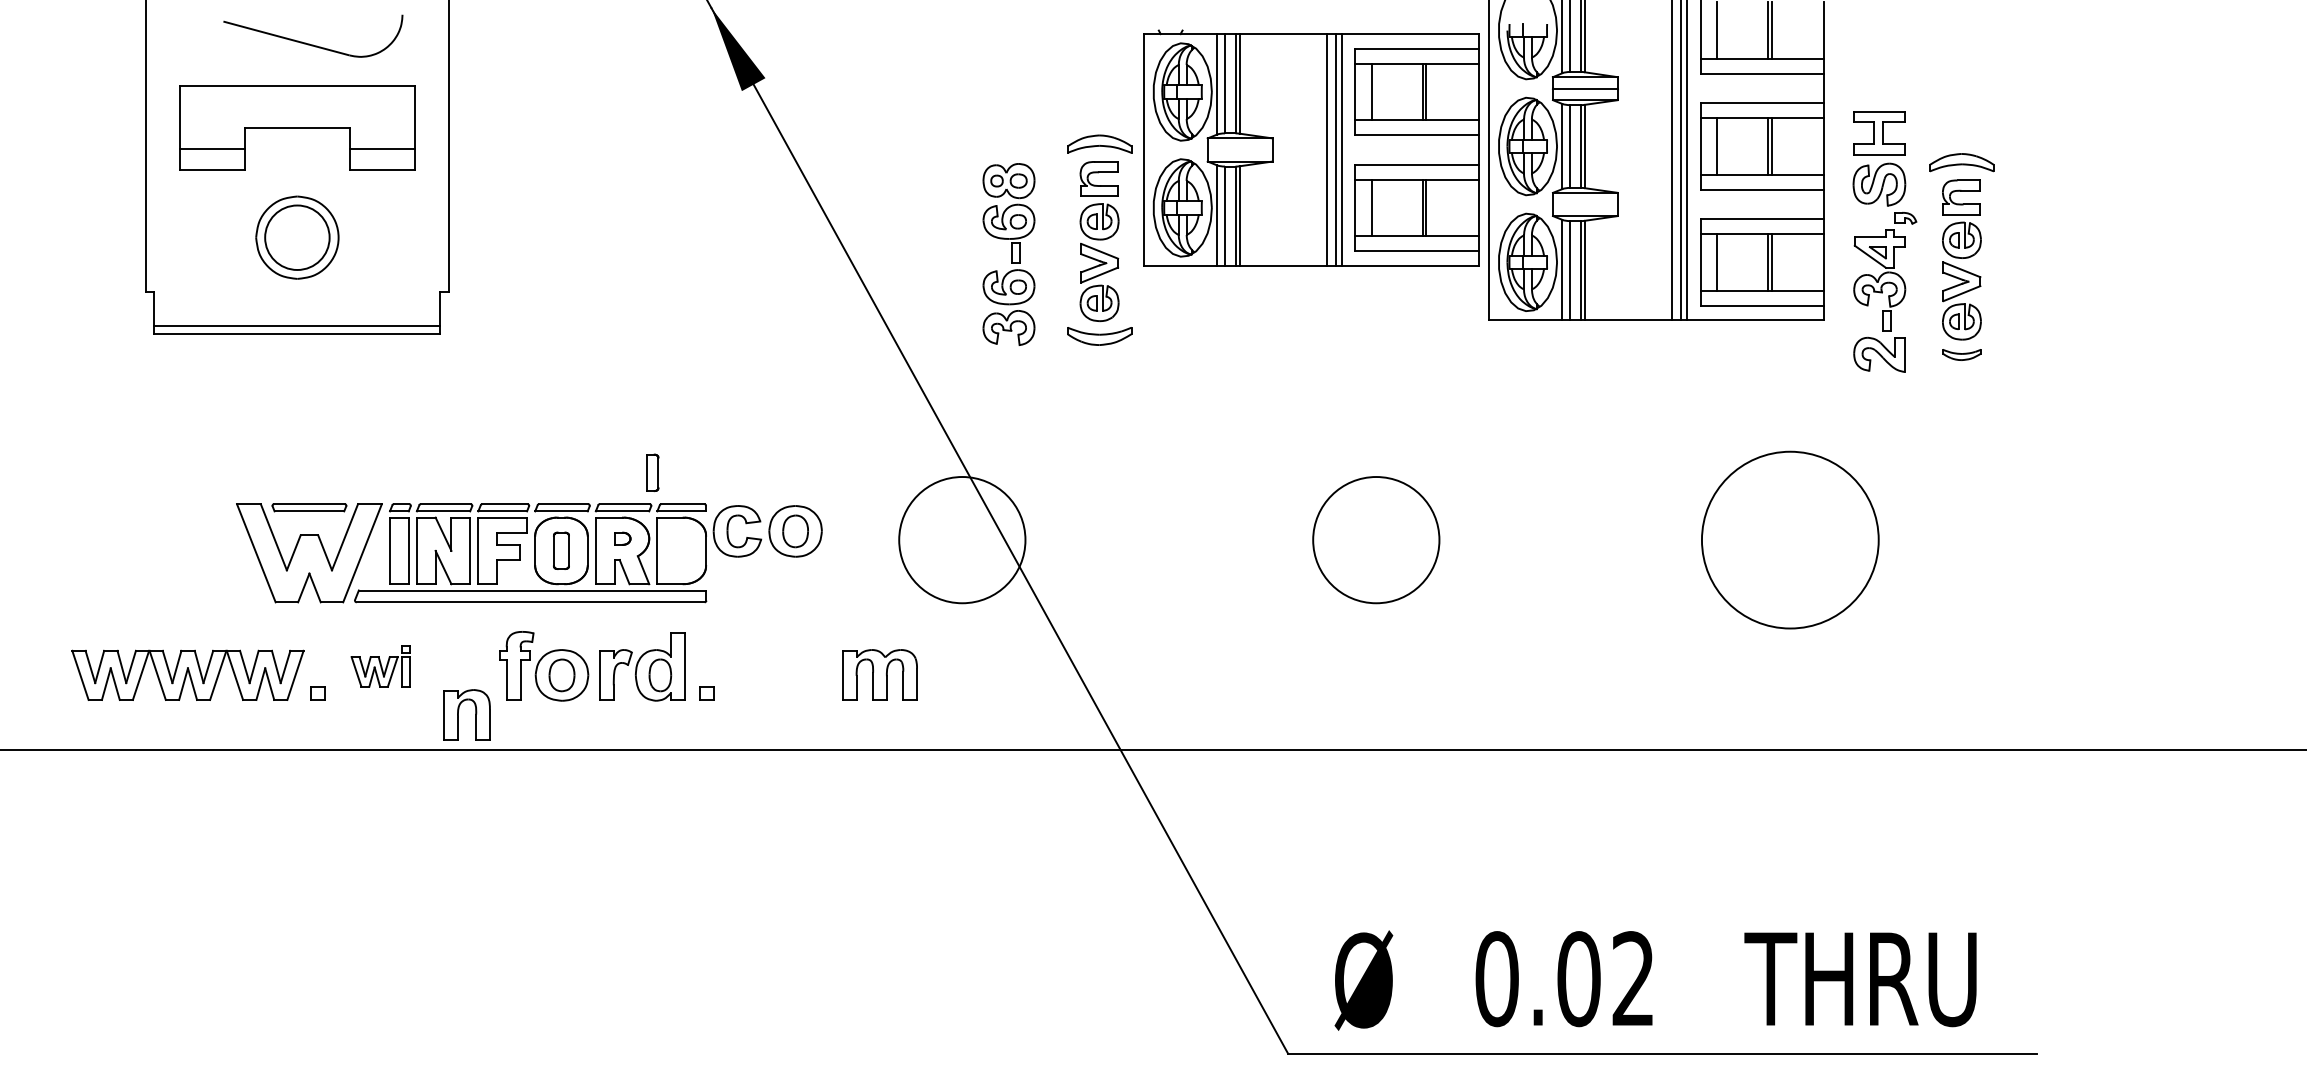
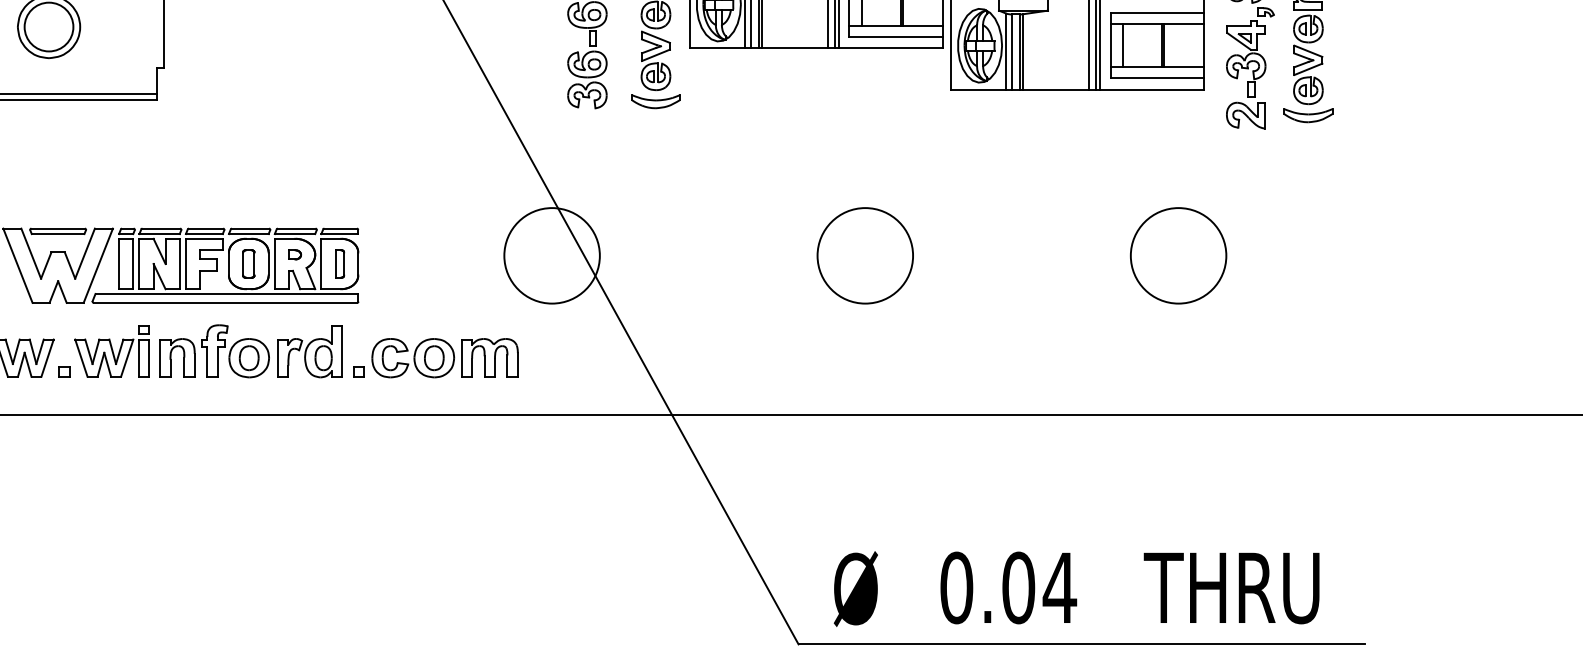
part: (1961, 354) -> (1308, 115), size x1.67
part: (652, 472) -> (339, 263), moved
part: (767, 531) -> (413, 358), moved
circle: (1790, 540) -> (1178, 256), size x0.71
part: (380, 666) -> (111, 351), size x1.67
part: (458, 714) -> (170, 357), moved
text: (1633, 978) -> (1059, 587), 0.02 -> 0.04

